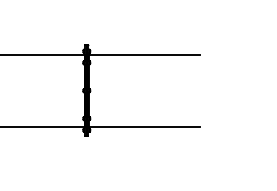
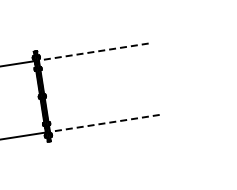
line: (144, 54) -> (93, 51), solid -> dashed
line: (144, 126) -> (104, 122), solid -> dashed

